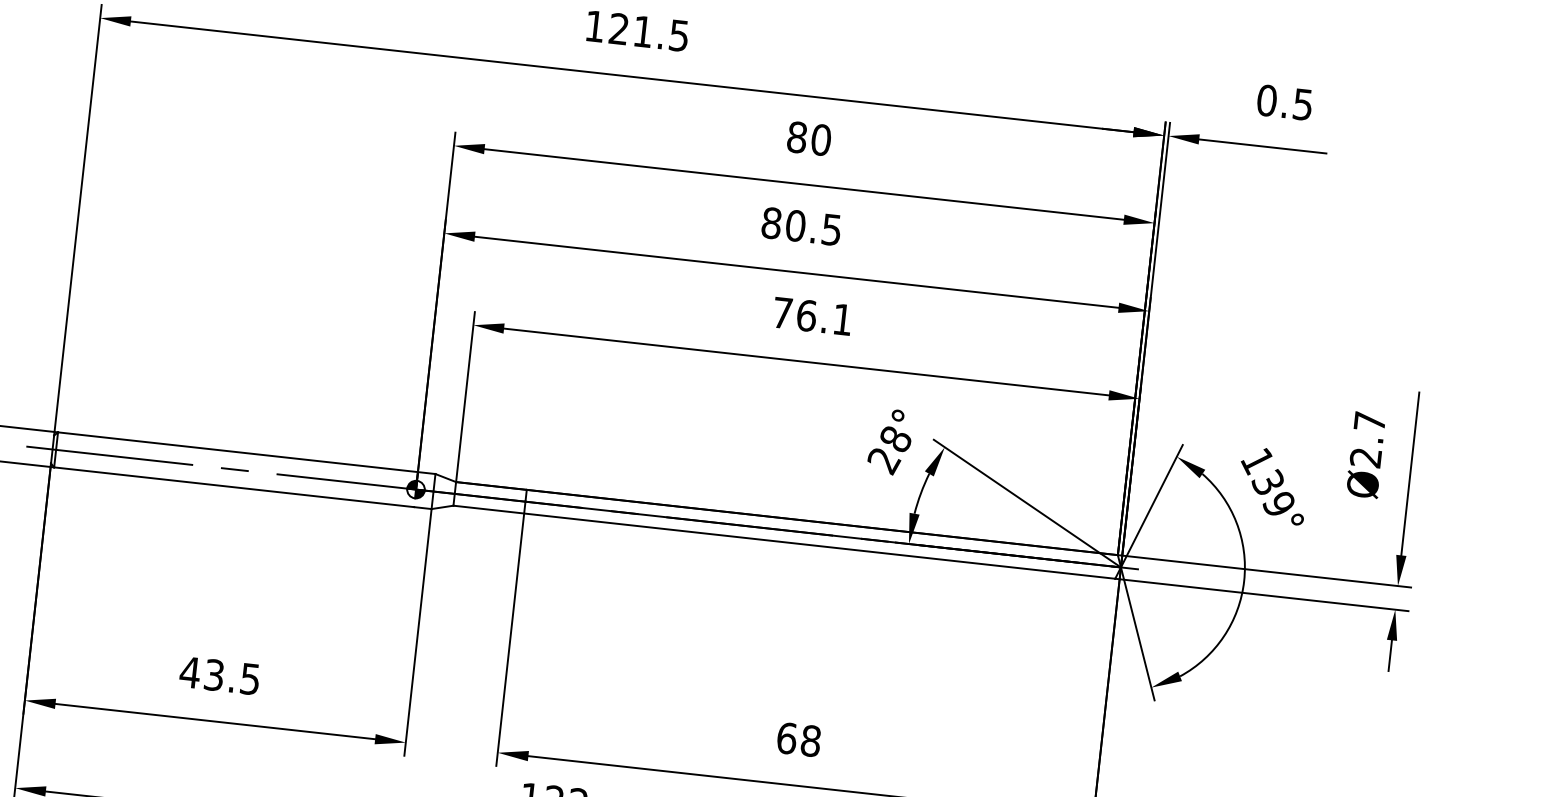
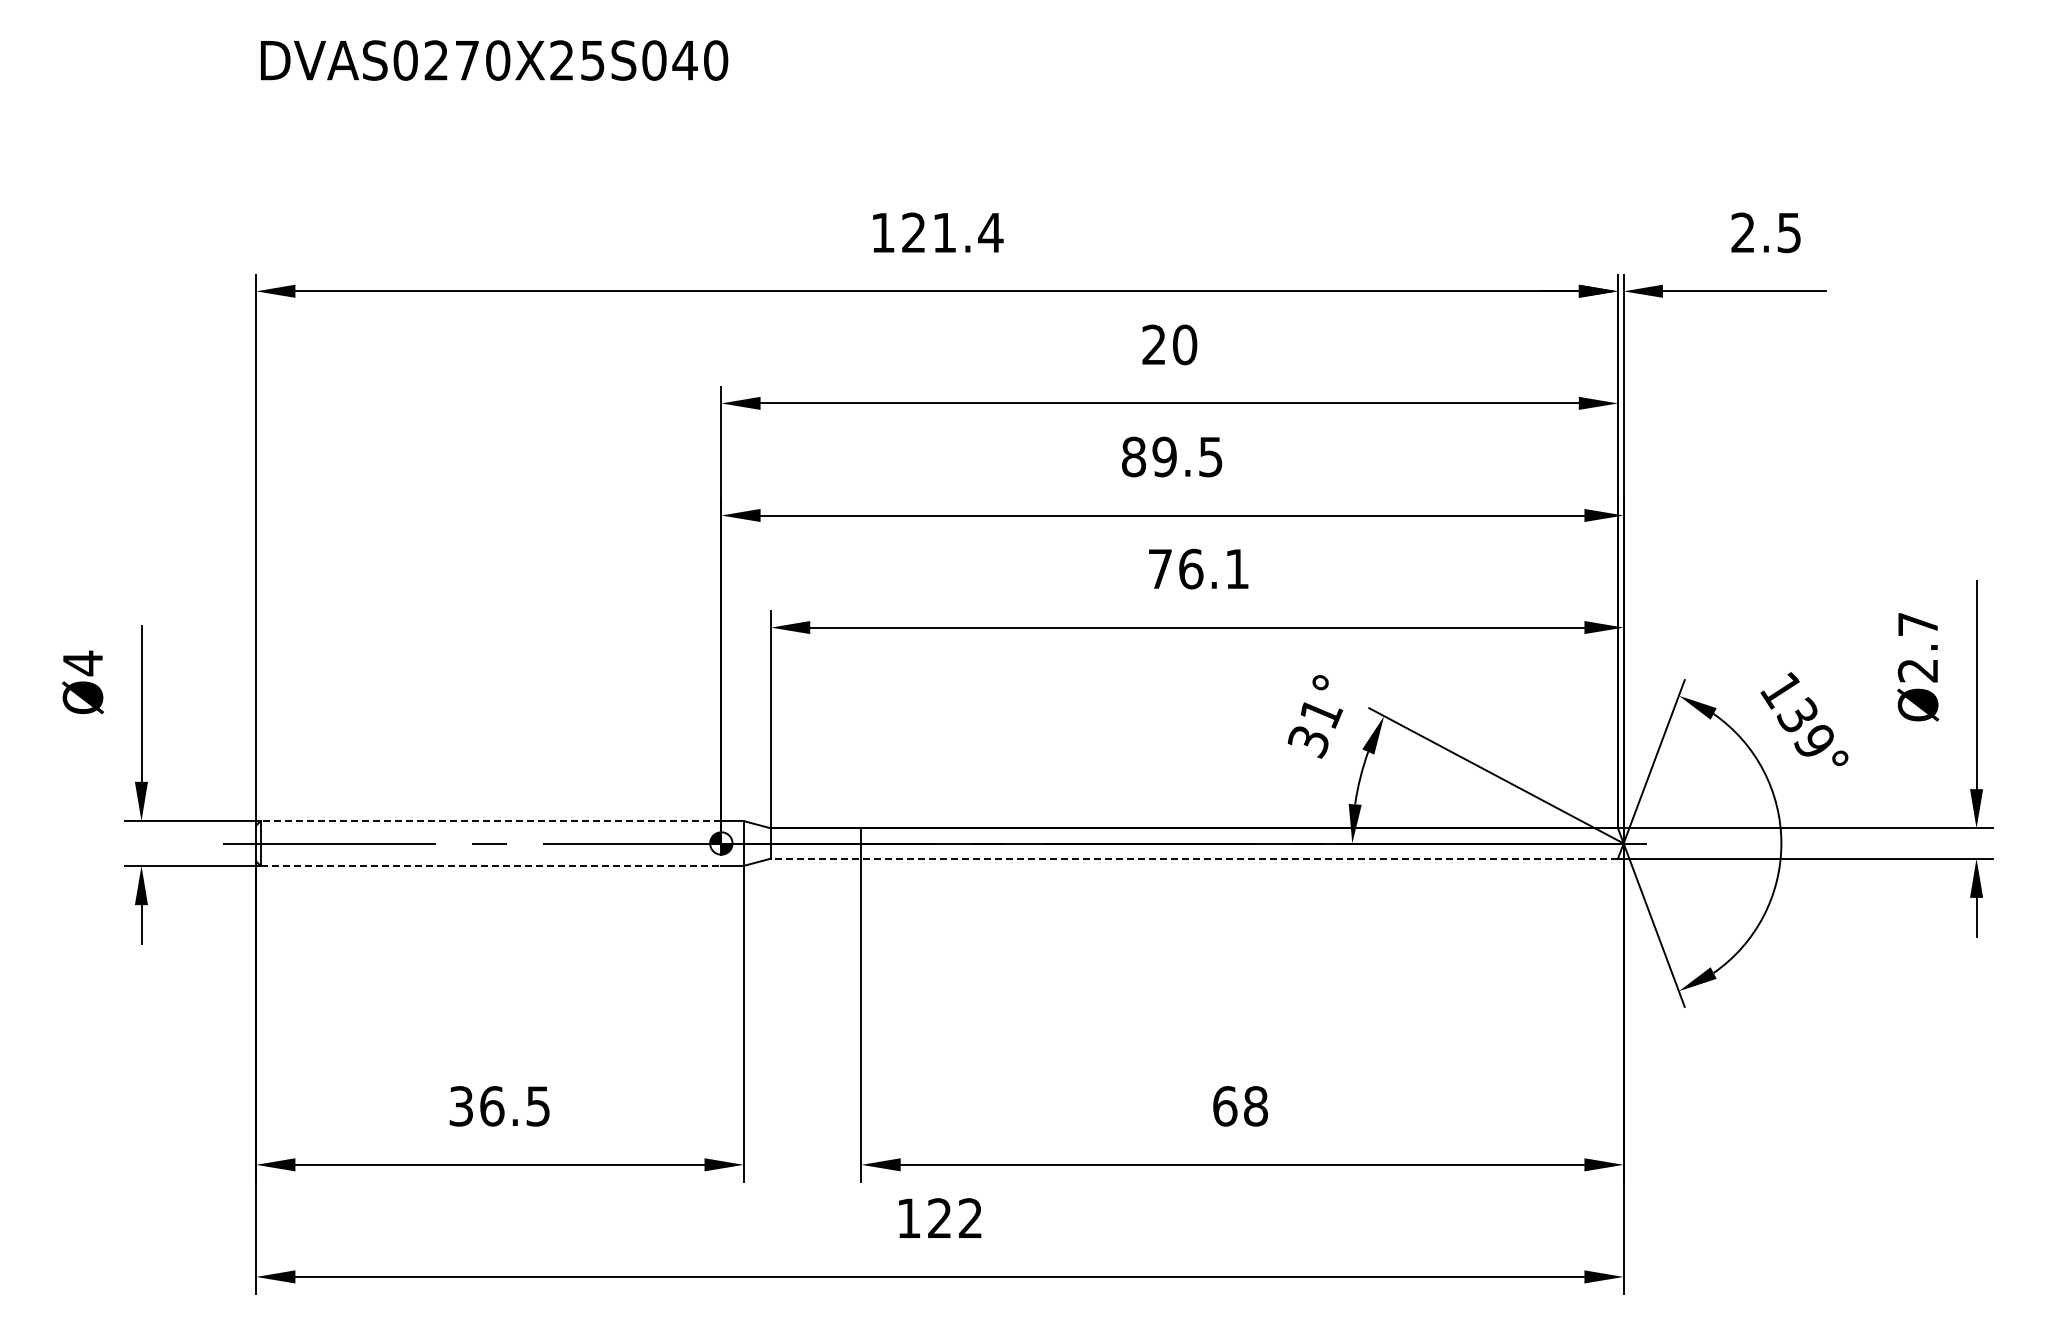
text: (678, 36) -> (990, 233), 121.5 -> 121.4
text: (1267, 100) -> (1743, 232), 0.5 -> 2.5
text: (797, 137) -> (1154, 344), 80 -> 20
text: (795, 225) -> (1164, 456), 80.5 -> 89.5
text: (890, 451) -> (1315, 728), 28° -> 31°
line: (237, 452) -> (490, 821), solid -> dashed
line: (234, 486) -> (491, 865), solid -> dashed
line: (784, 542) -> (1194, 858), solid -> dashed
text: (202, 673) -> (476, 1106), 43.5 -> 36.5

